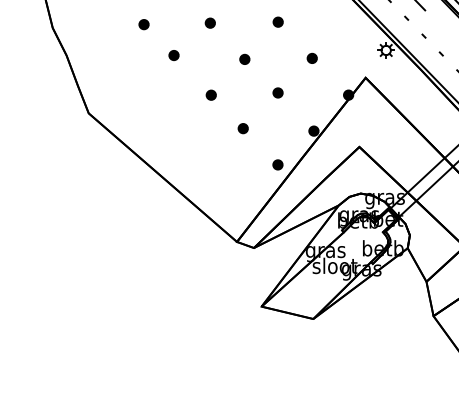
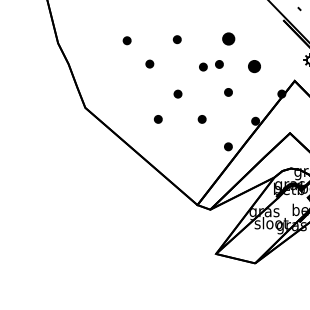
part: (277, 21) -> (228, 38), size x1.6
part: (265, 55) -> (219, 64), added
part: (311, 57) -> (253, 65), size x1.6
part: (184, 128) -> (157, 119), added

